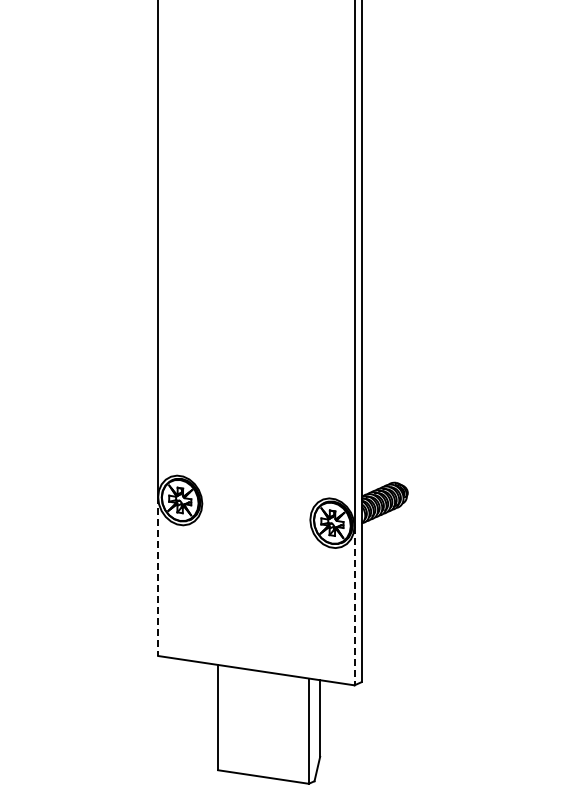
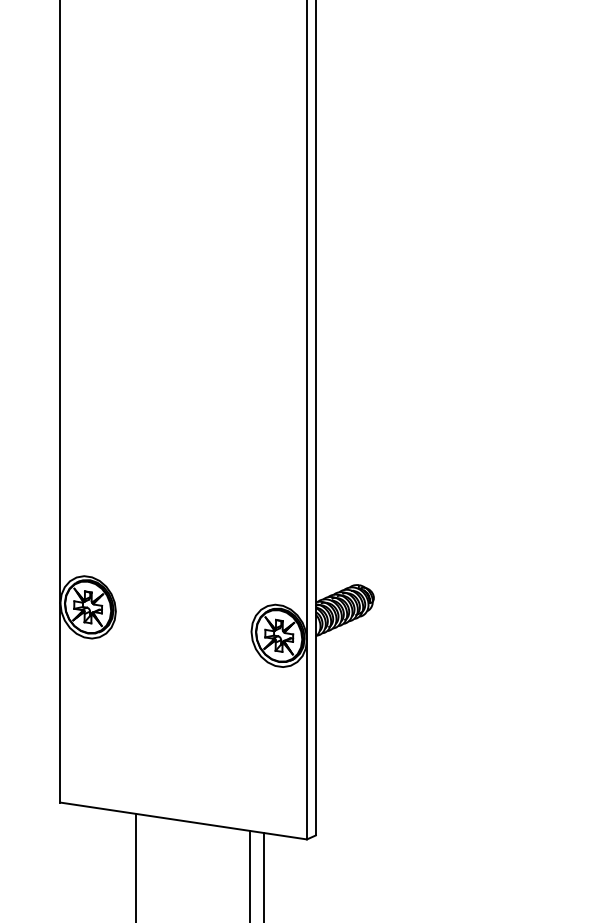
line: (158, 577) -> (60, 704), dashed -> solid
line: (354, 606) -> (306, 740), dashed -> solid

